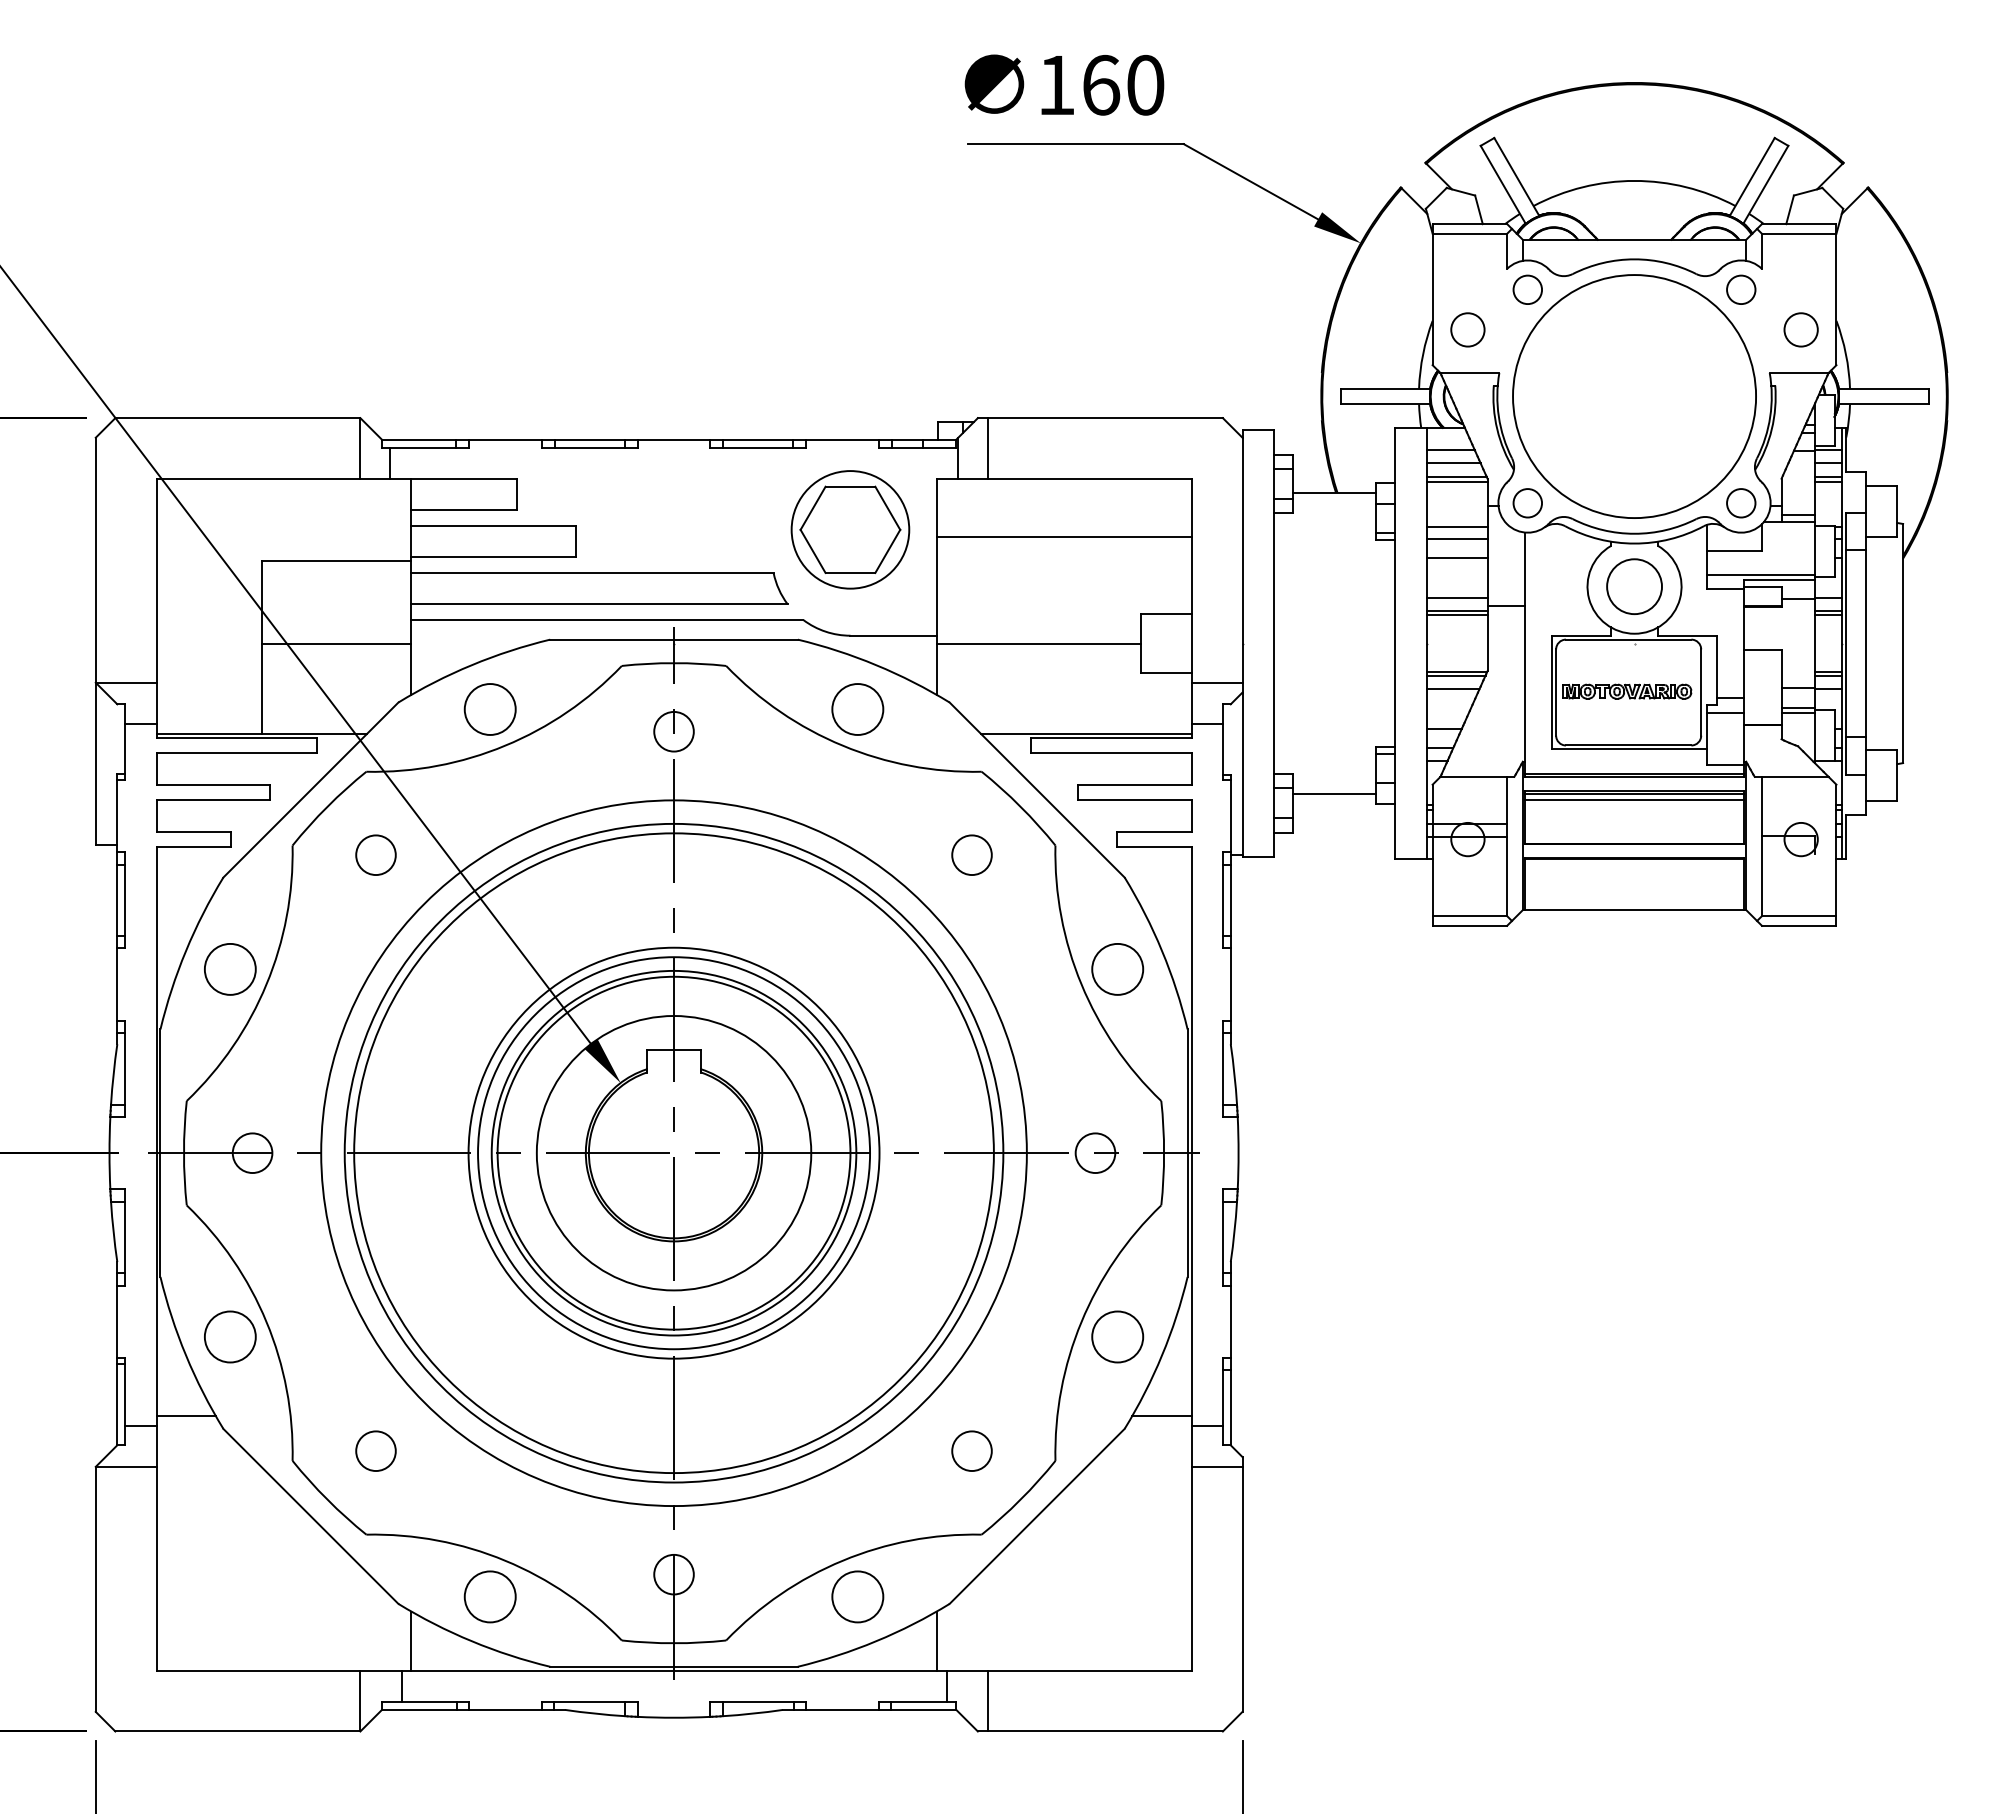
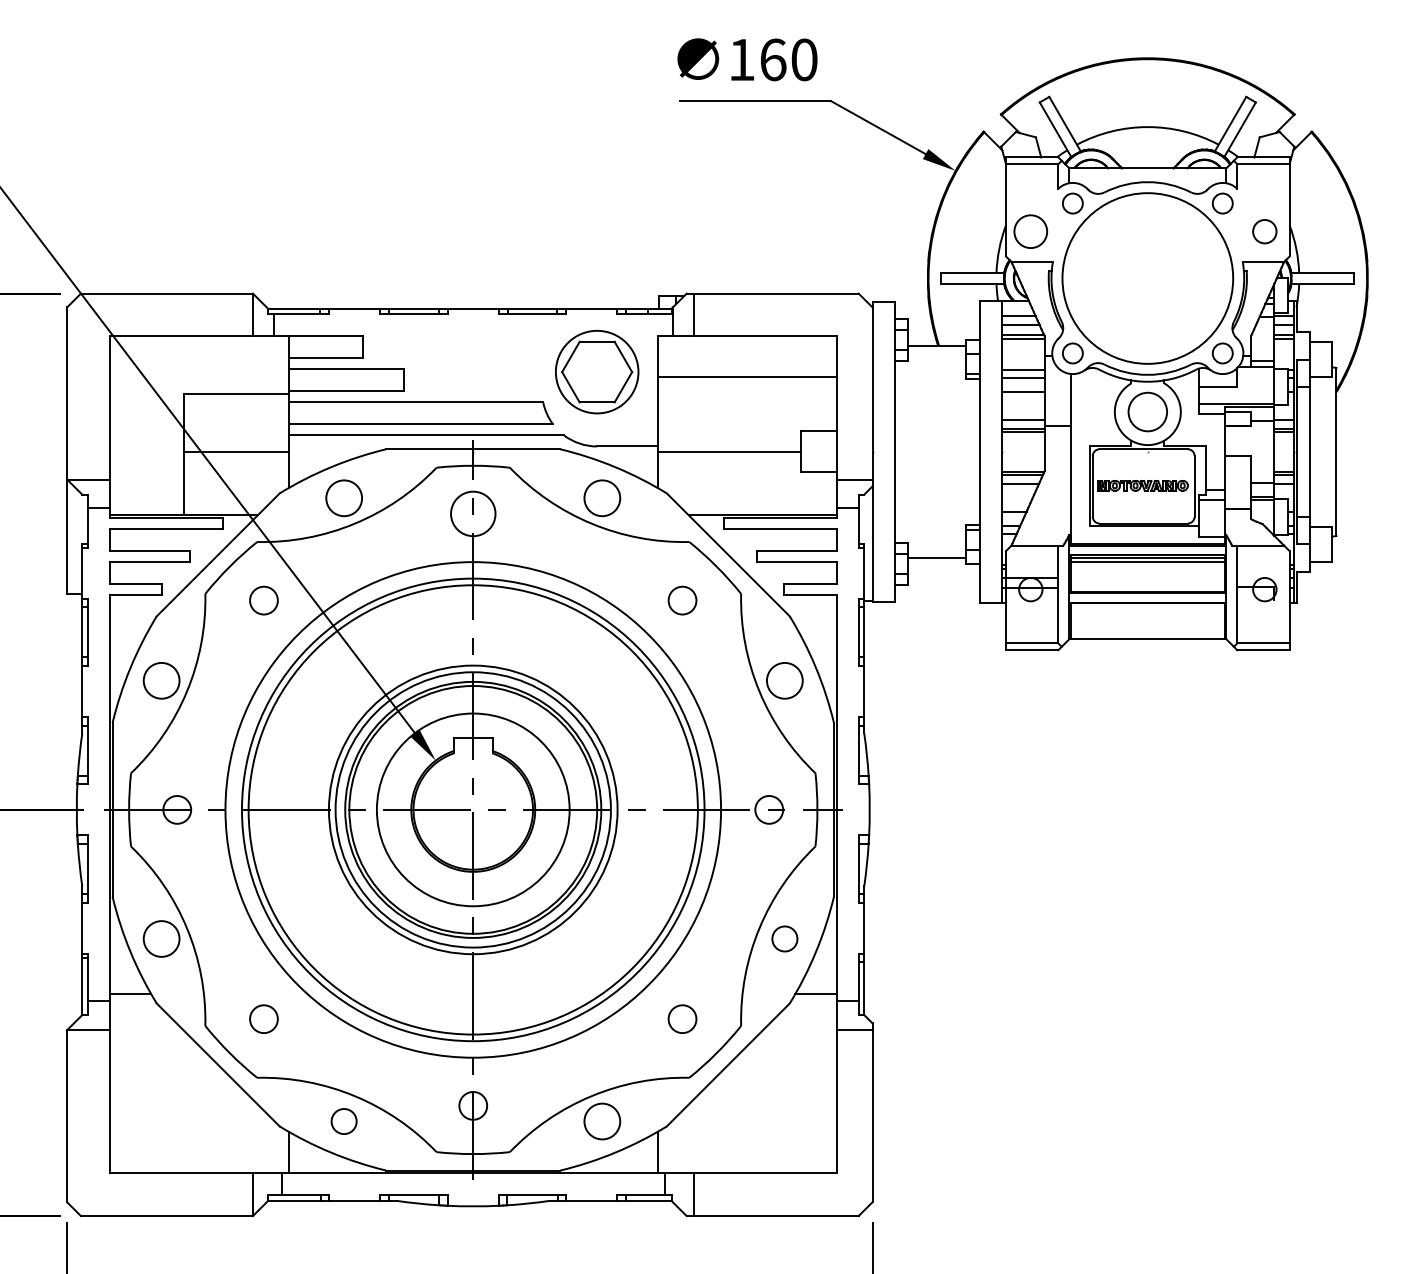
circle: (1467, 329) -> (1030, 231), size x1.4
circle: (673, 731) -> (472, 513), size x1.6
circle: (1117, 1336) -> (784, 938), size x0.7
circle: (489, 1596) -> (343, 1121), size x0.7

